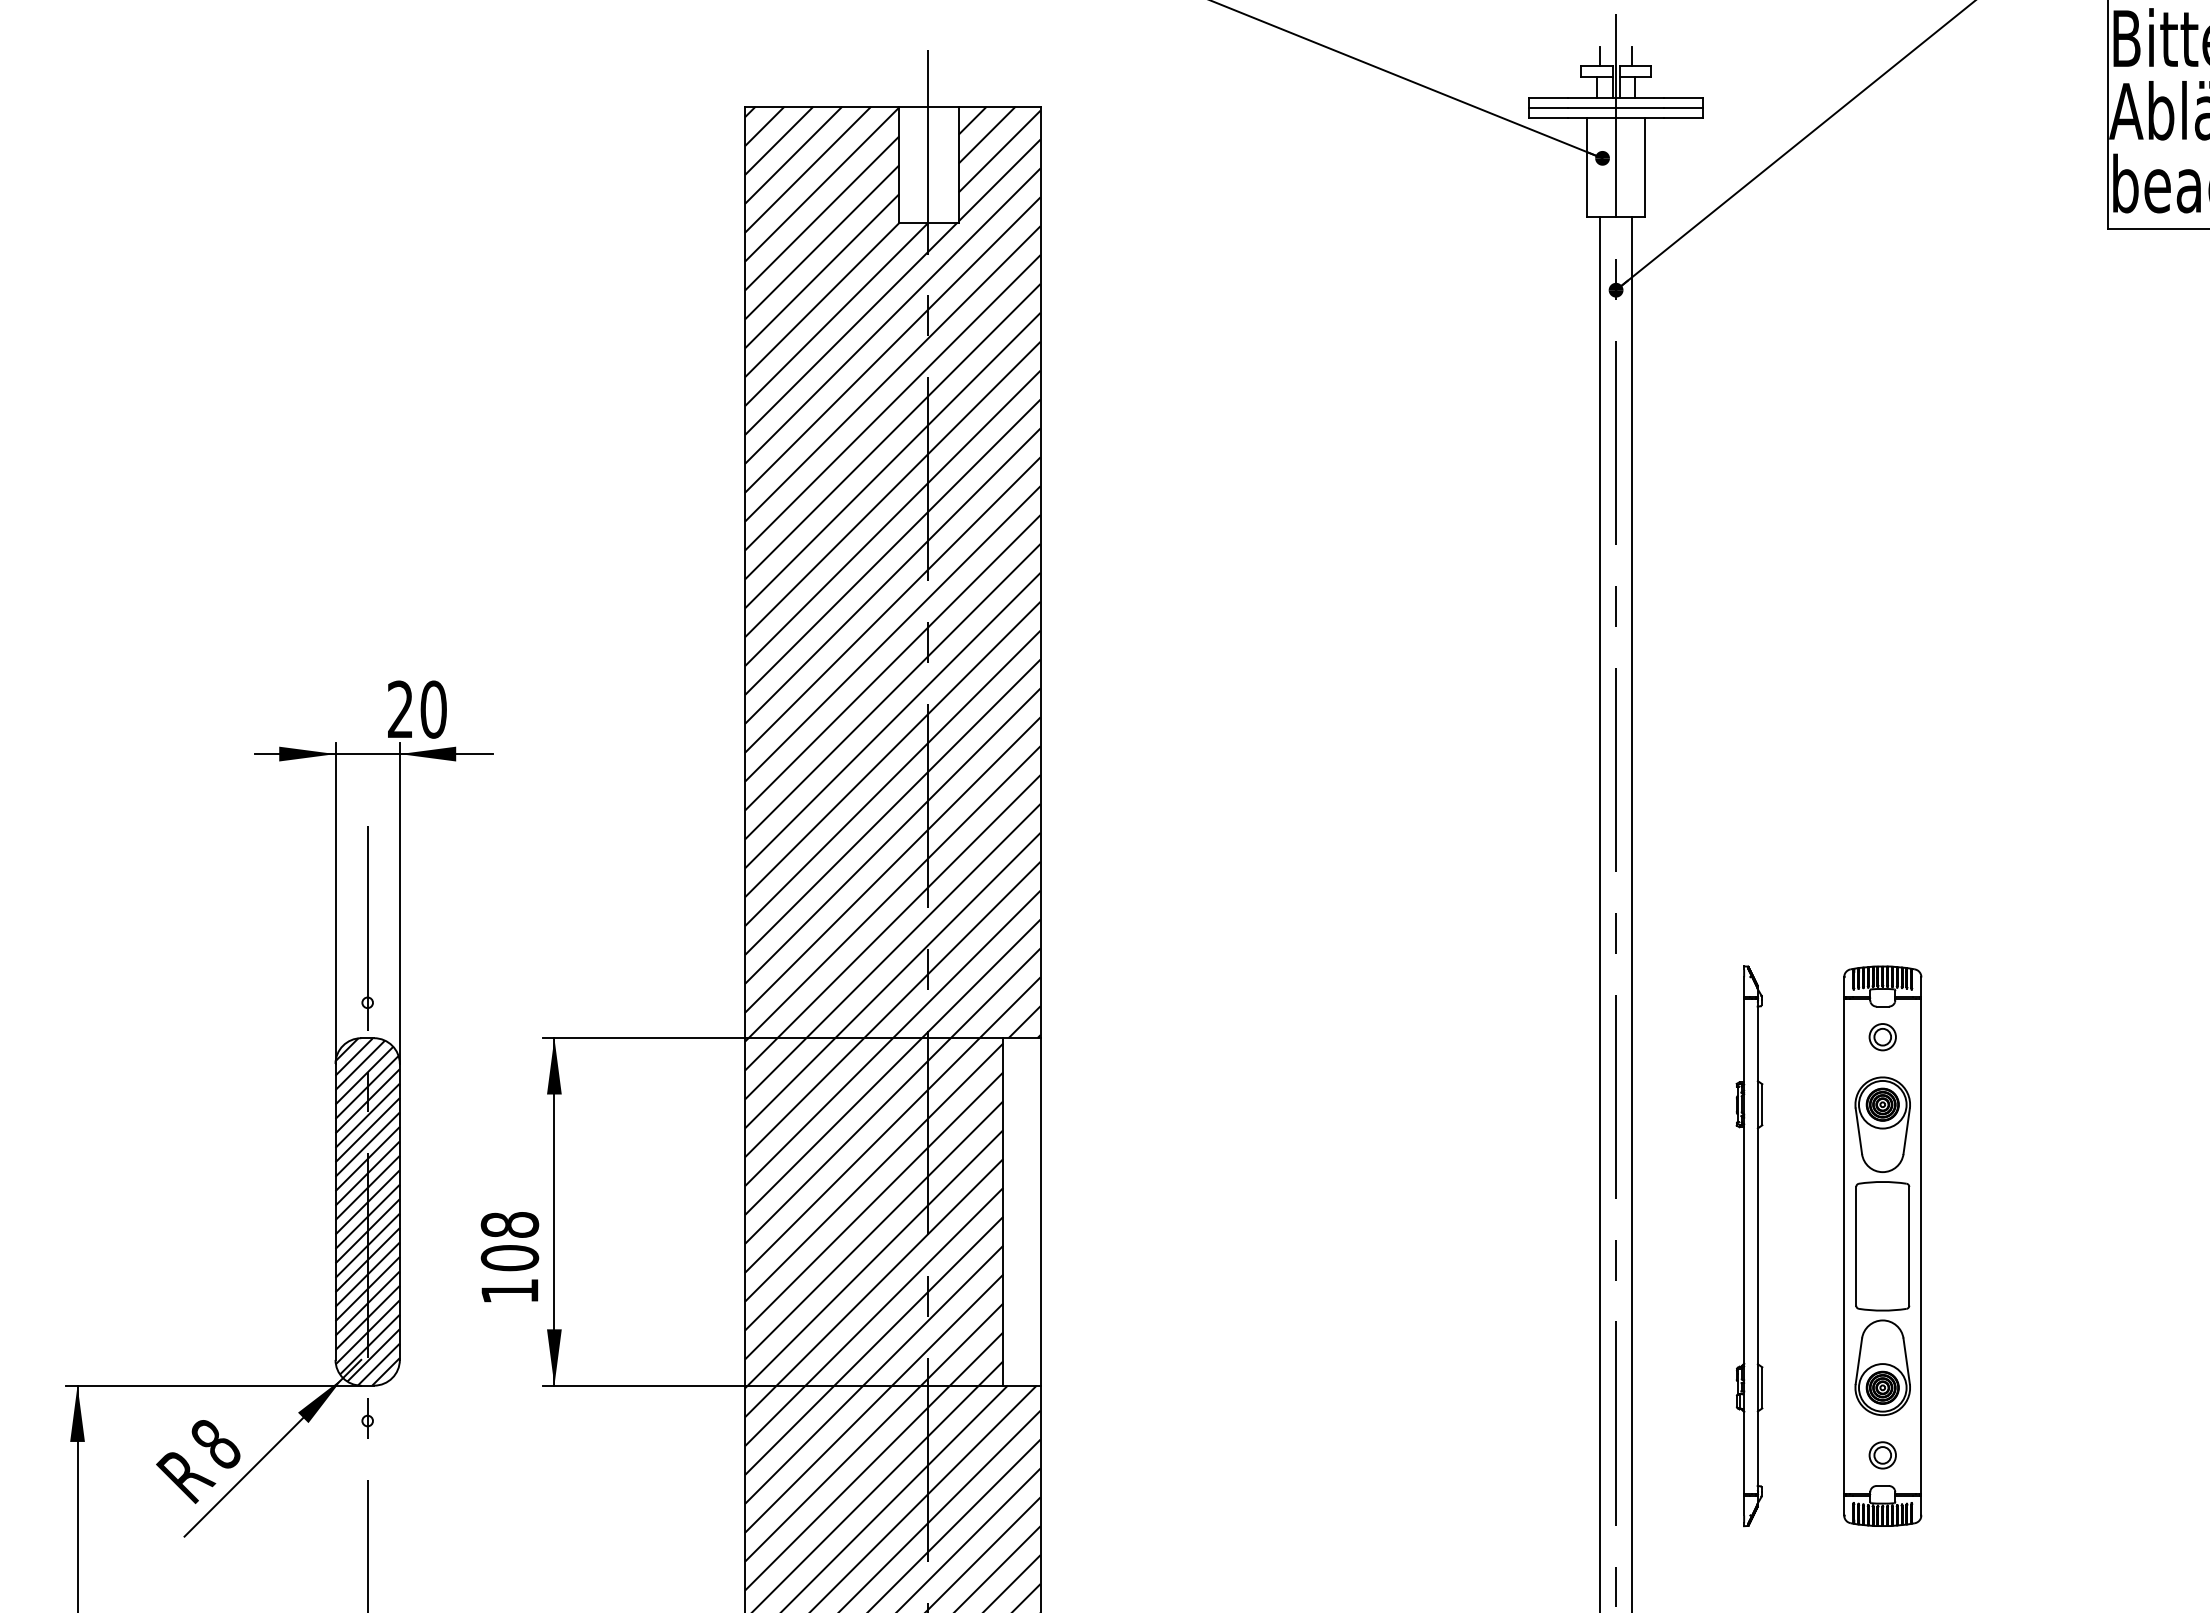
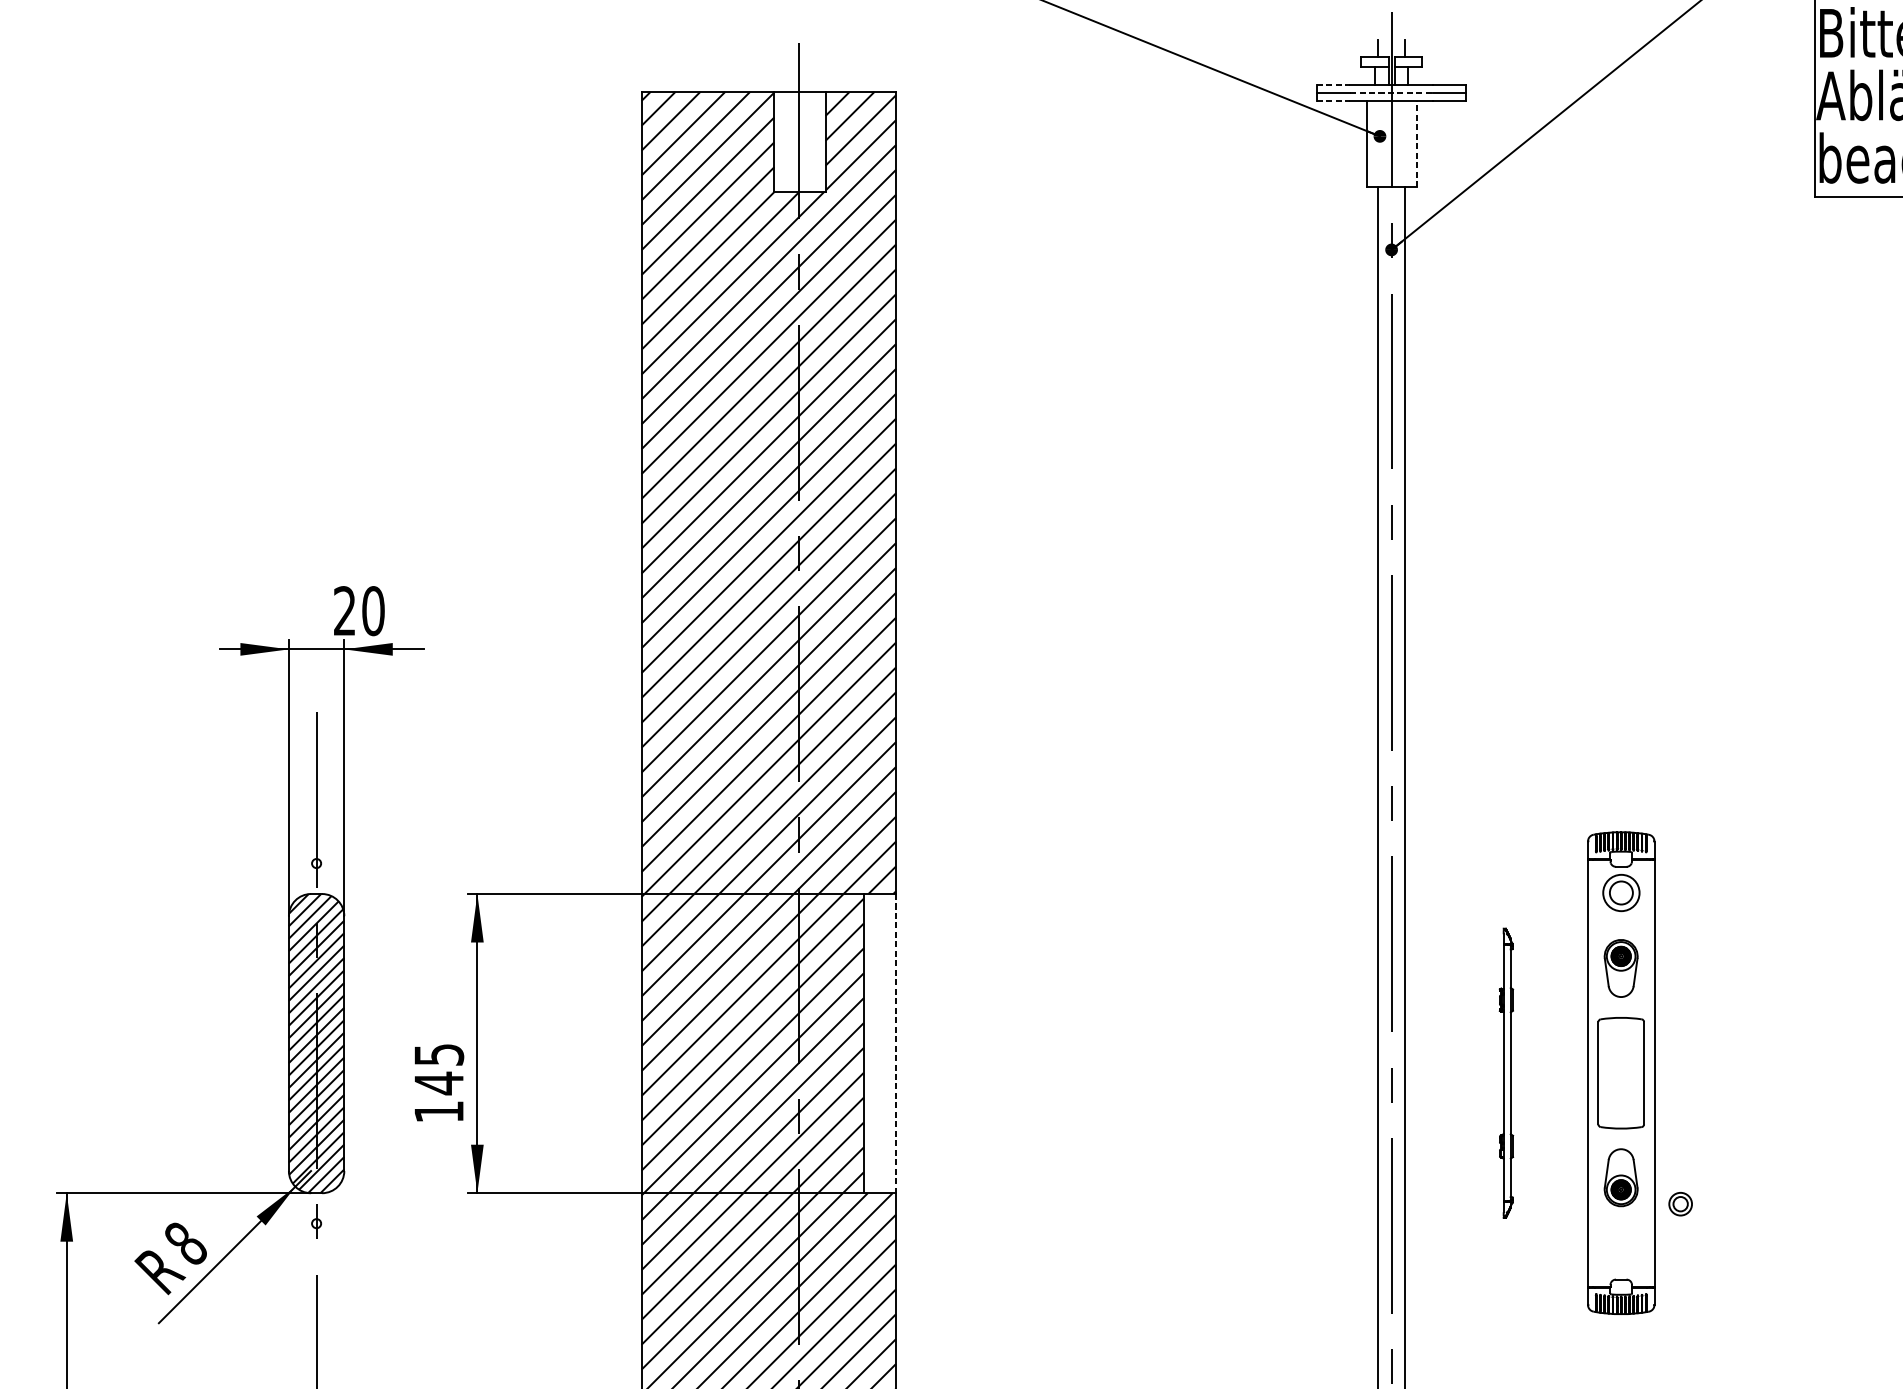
line: (1549, 98) -> (1334, 84), solid -> dashed
line: (1616, 107) -> (1391, 92), solid -> dashed
line: (1549, 117) -> (1334, 101), solid -> dashed
line: (1645, 167) -> (1416, 144), solid -> dashed
part: (1882, 1037) -> (1621, 893), size x1.6
part: (1882, 1124) -> (1621, 968), size x0.7
line: (1040, 1211) -> (895, 1043), solid -> dashed
text: (509, 1242) -> (438, 1069), 108 -> 145
part: (1749, 1246) -> (1506, 1073), size x0.6
part: (1882, 1367) -> (1621, 1177), size x0.7
part: (1882, 1455) -> (1680, 1204), moved

